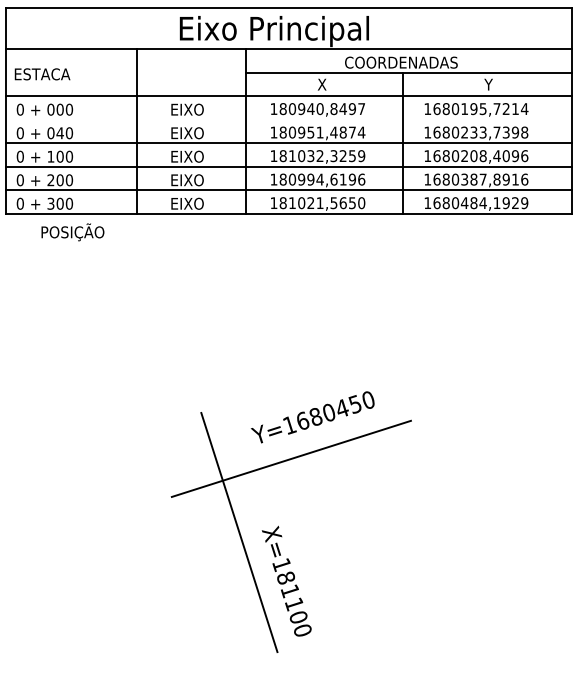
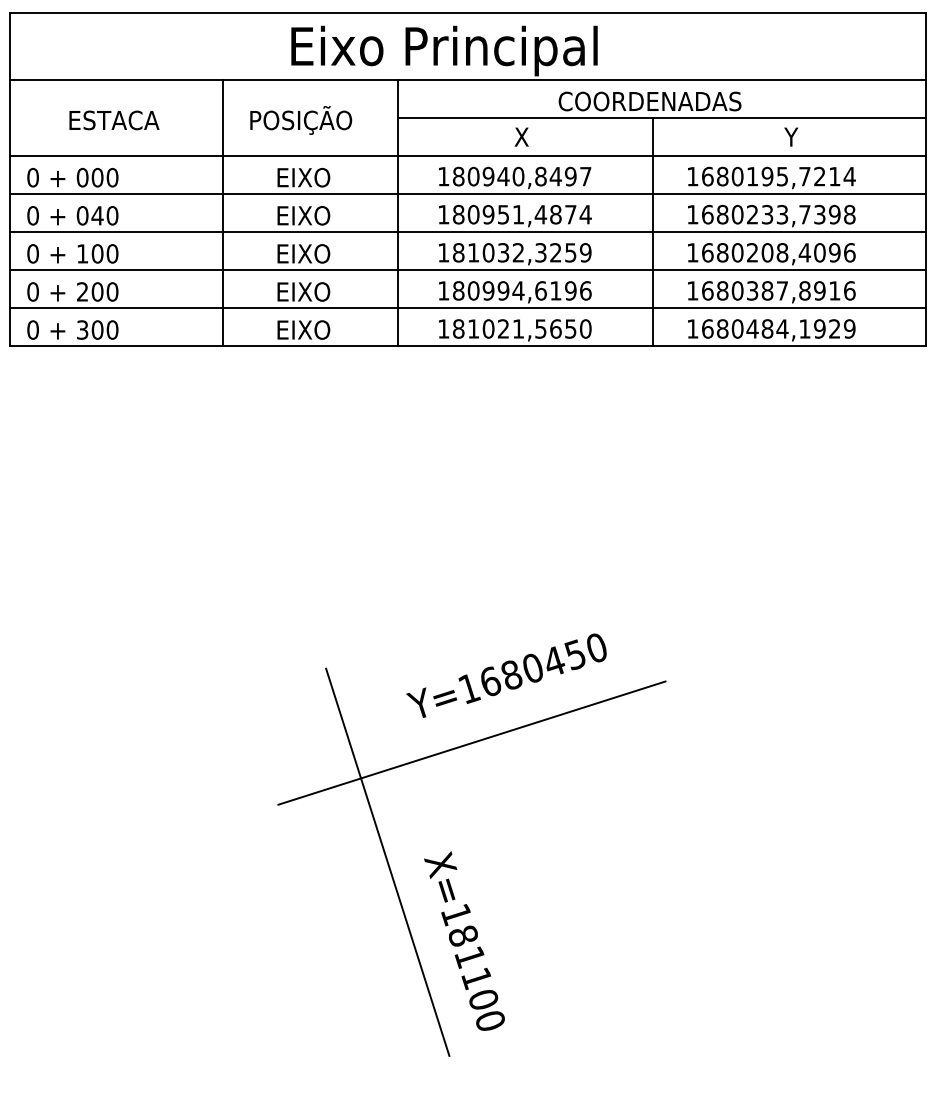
text: (42, 74) -> (114, 120), moved
line: (288, 119) -> (467, 193), added
text: (72, 232) -> (300, 120), moved

